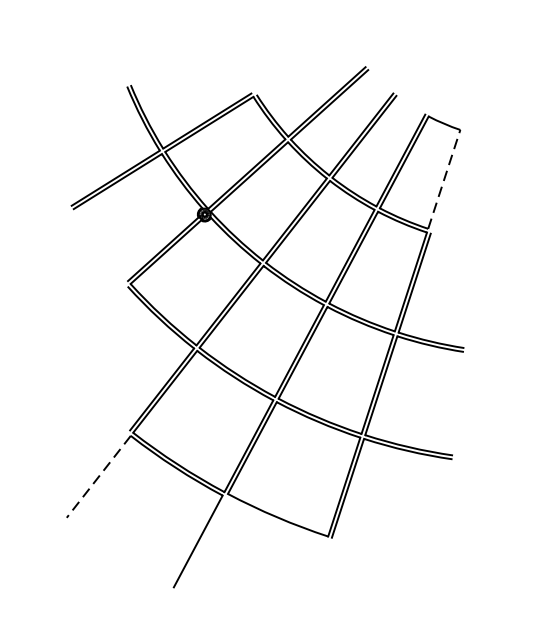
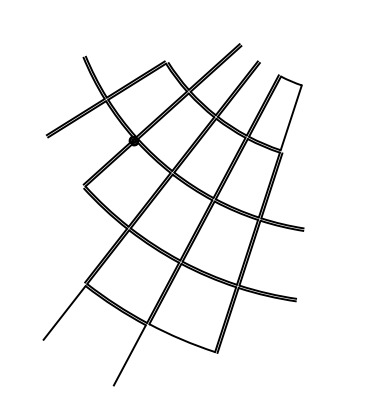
line: (444, 178) -> (291, 117), dashed -> solid
line: (98, 477) -> (64, 313), dashed -> solid

